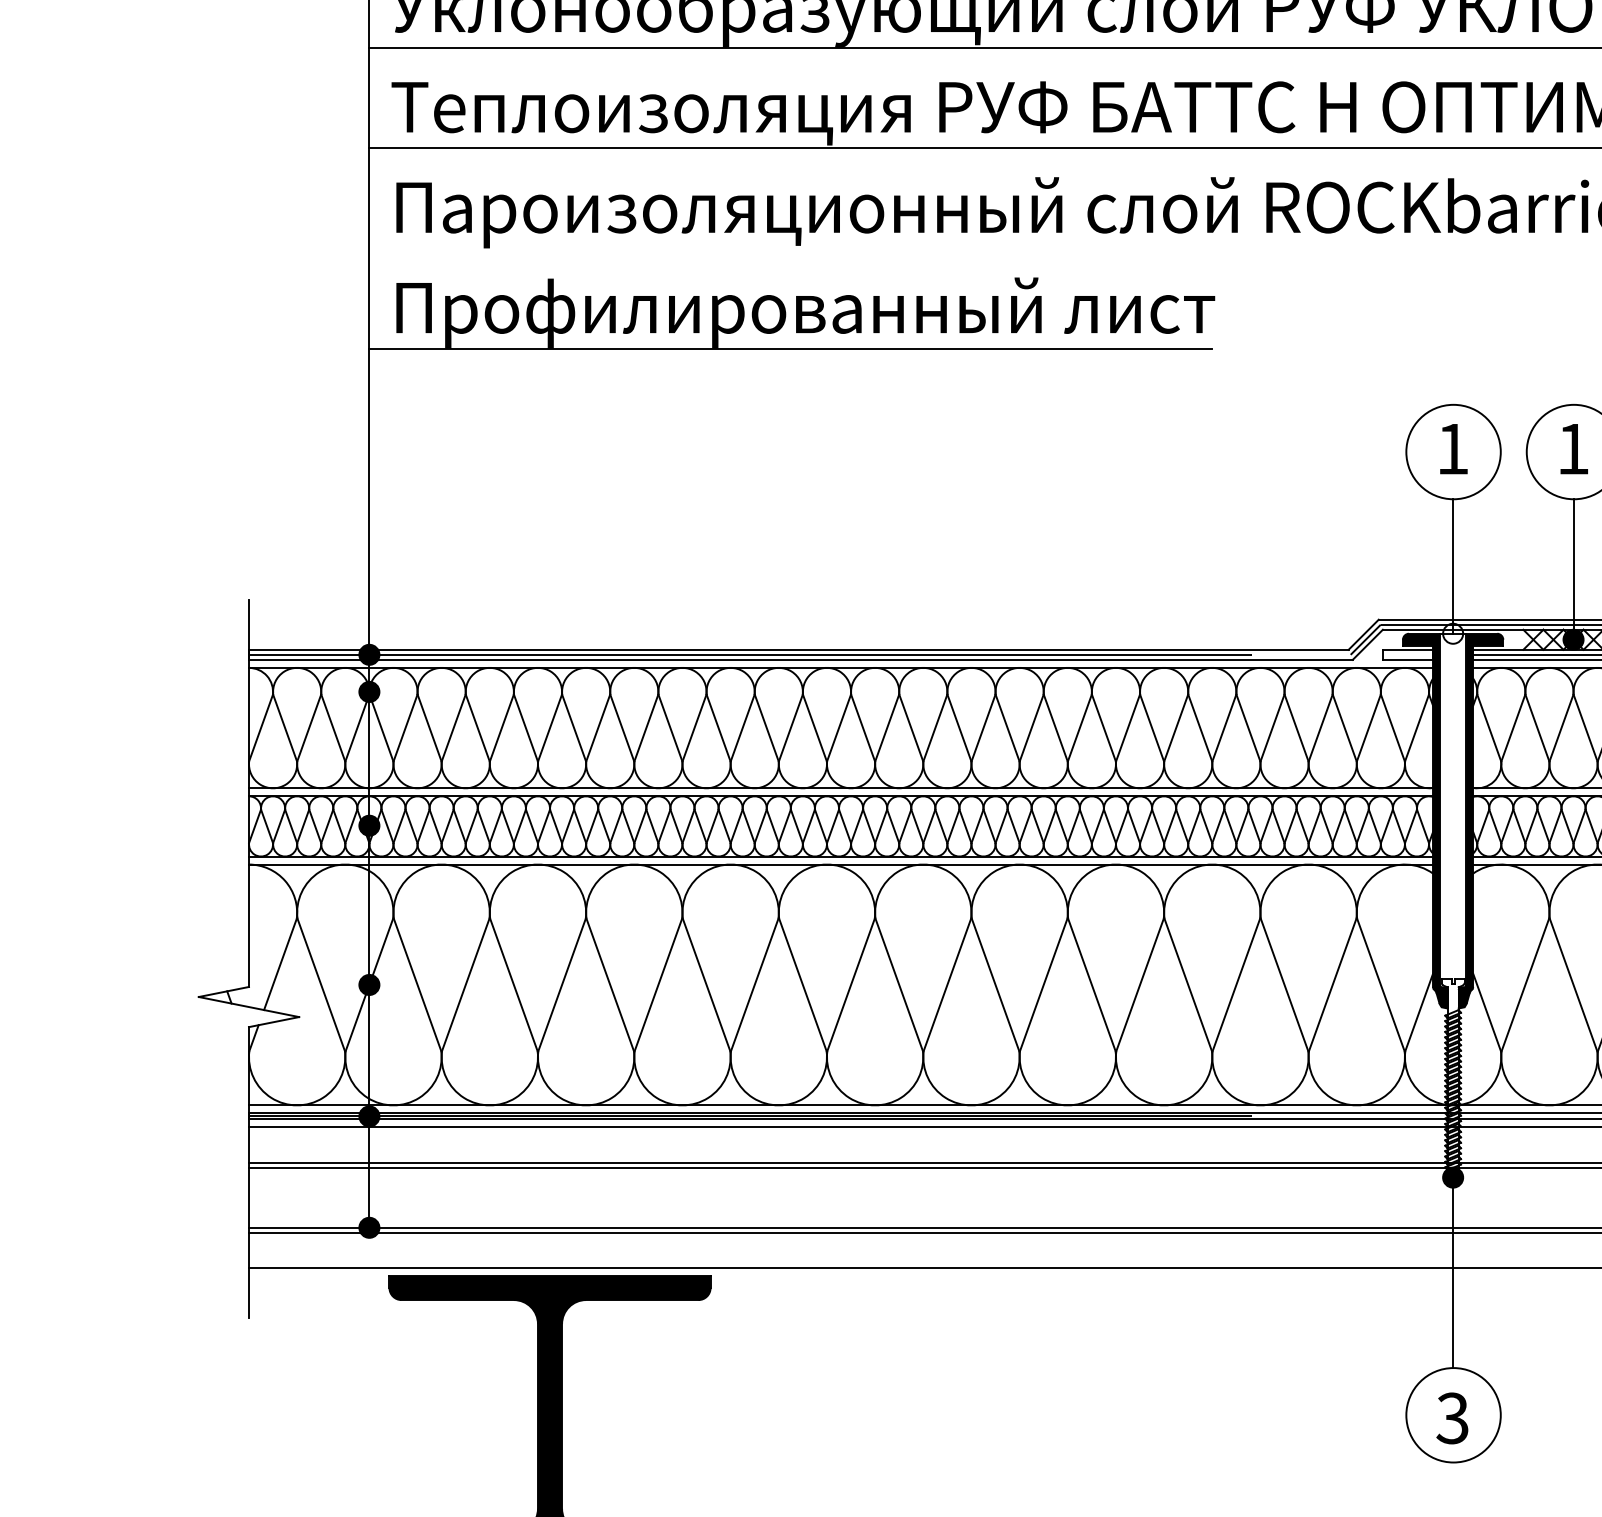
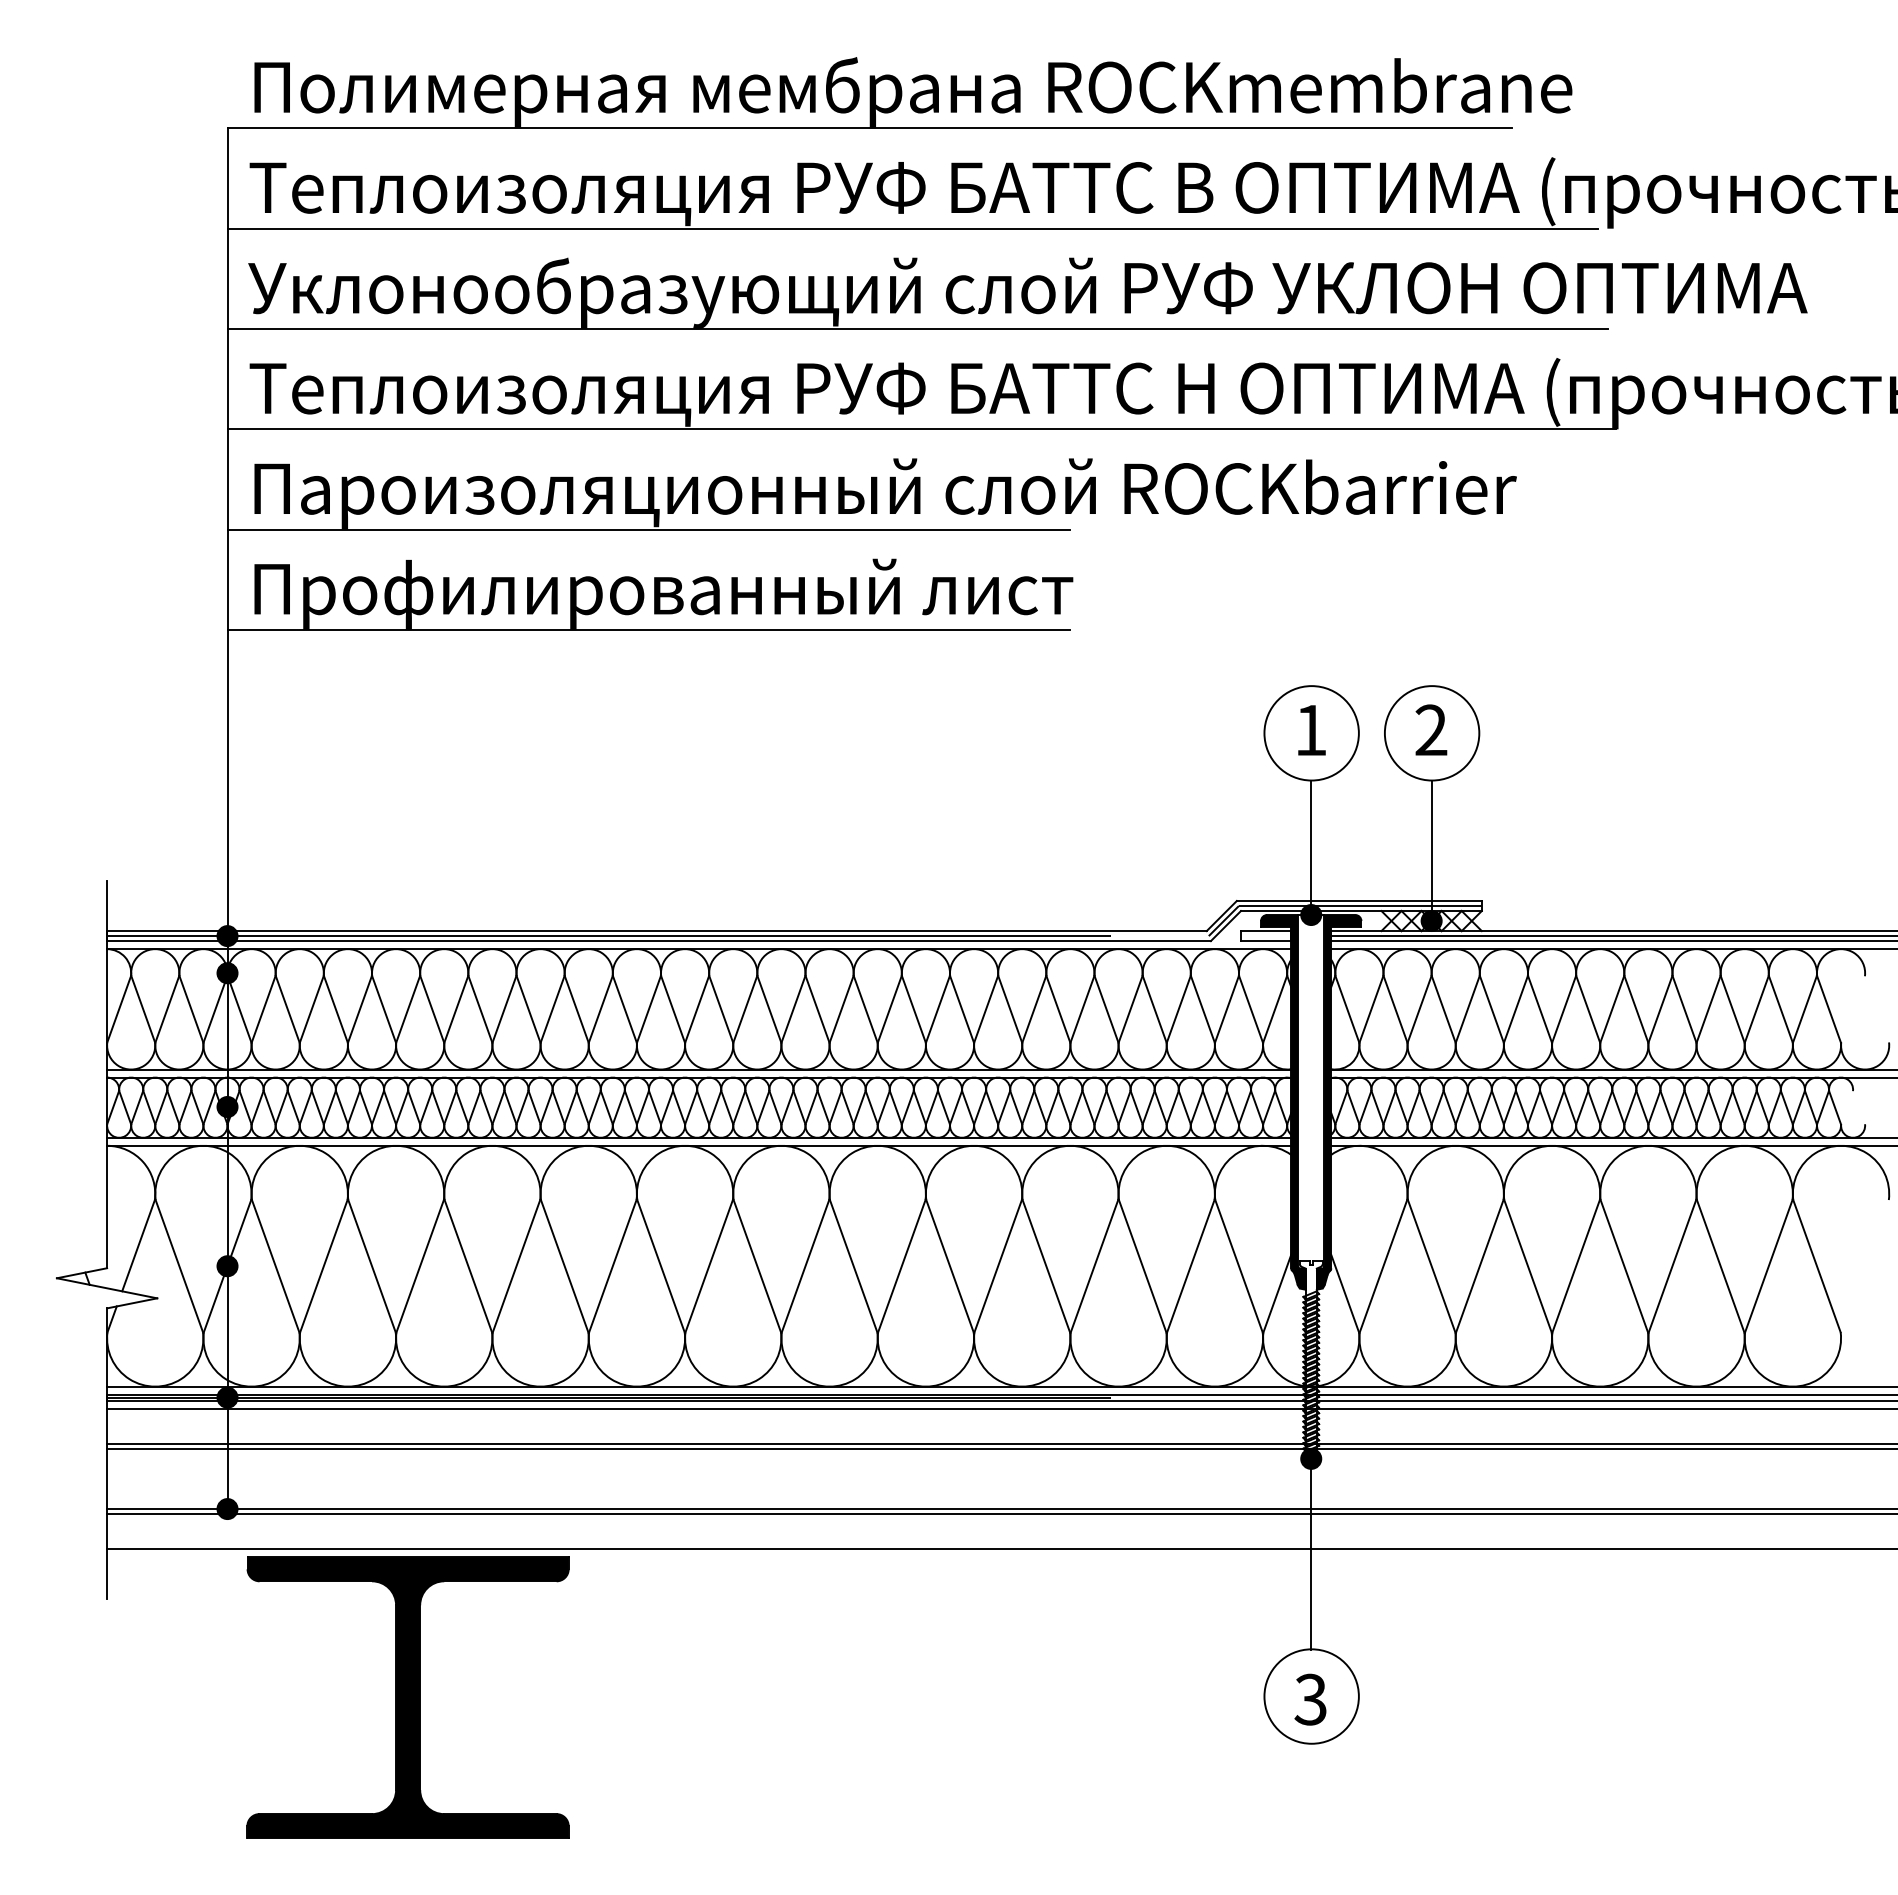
line: (790, 248) -> (648, 529), added
text: (1573, 448) -> (1431, 729), 1 -> 2
fill: (1453, 633) -> (1311, 914), added

